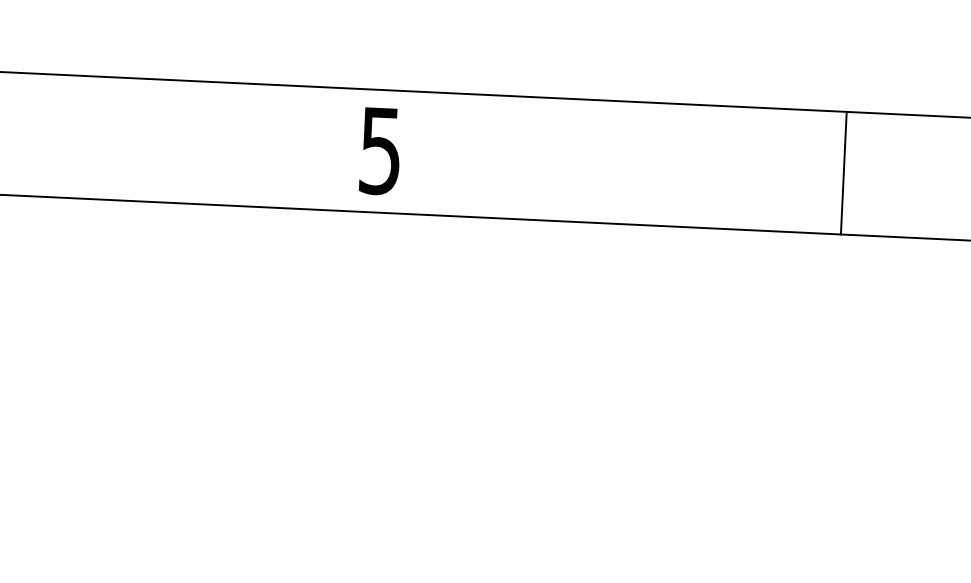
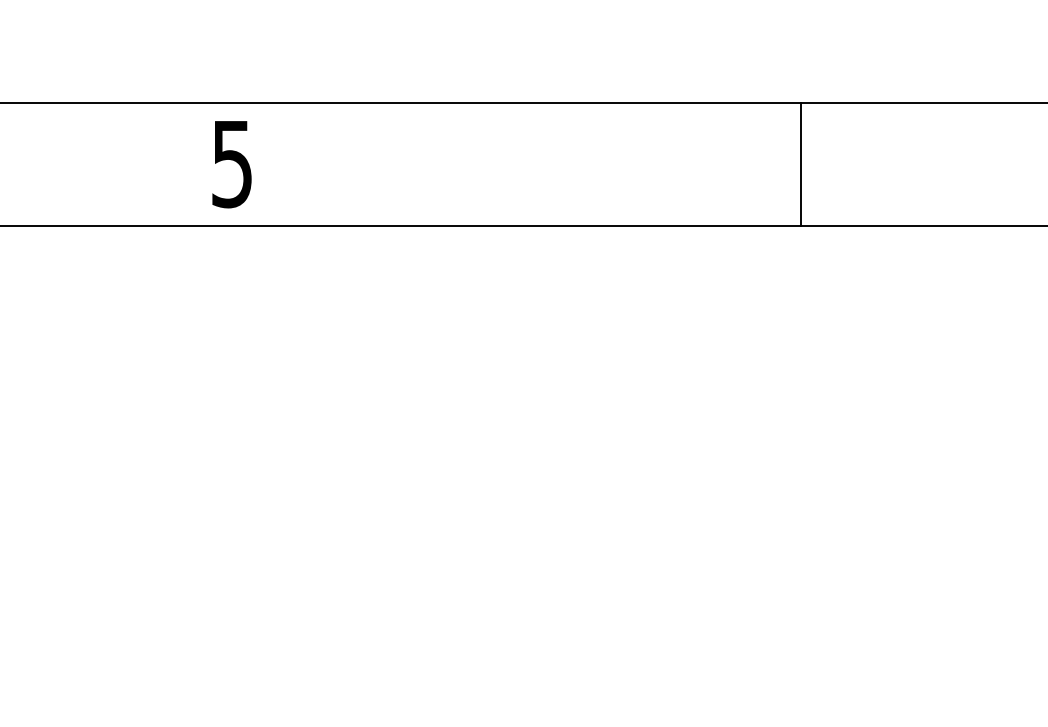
text: (379, 151) -> (231, 164), moved
line: (844, 173) -> (801, 164), moved

